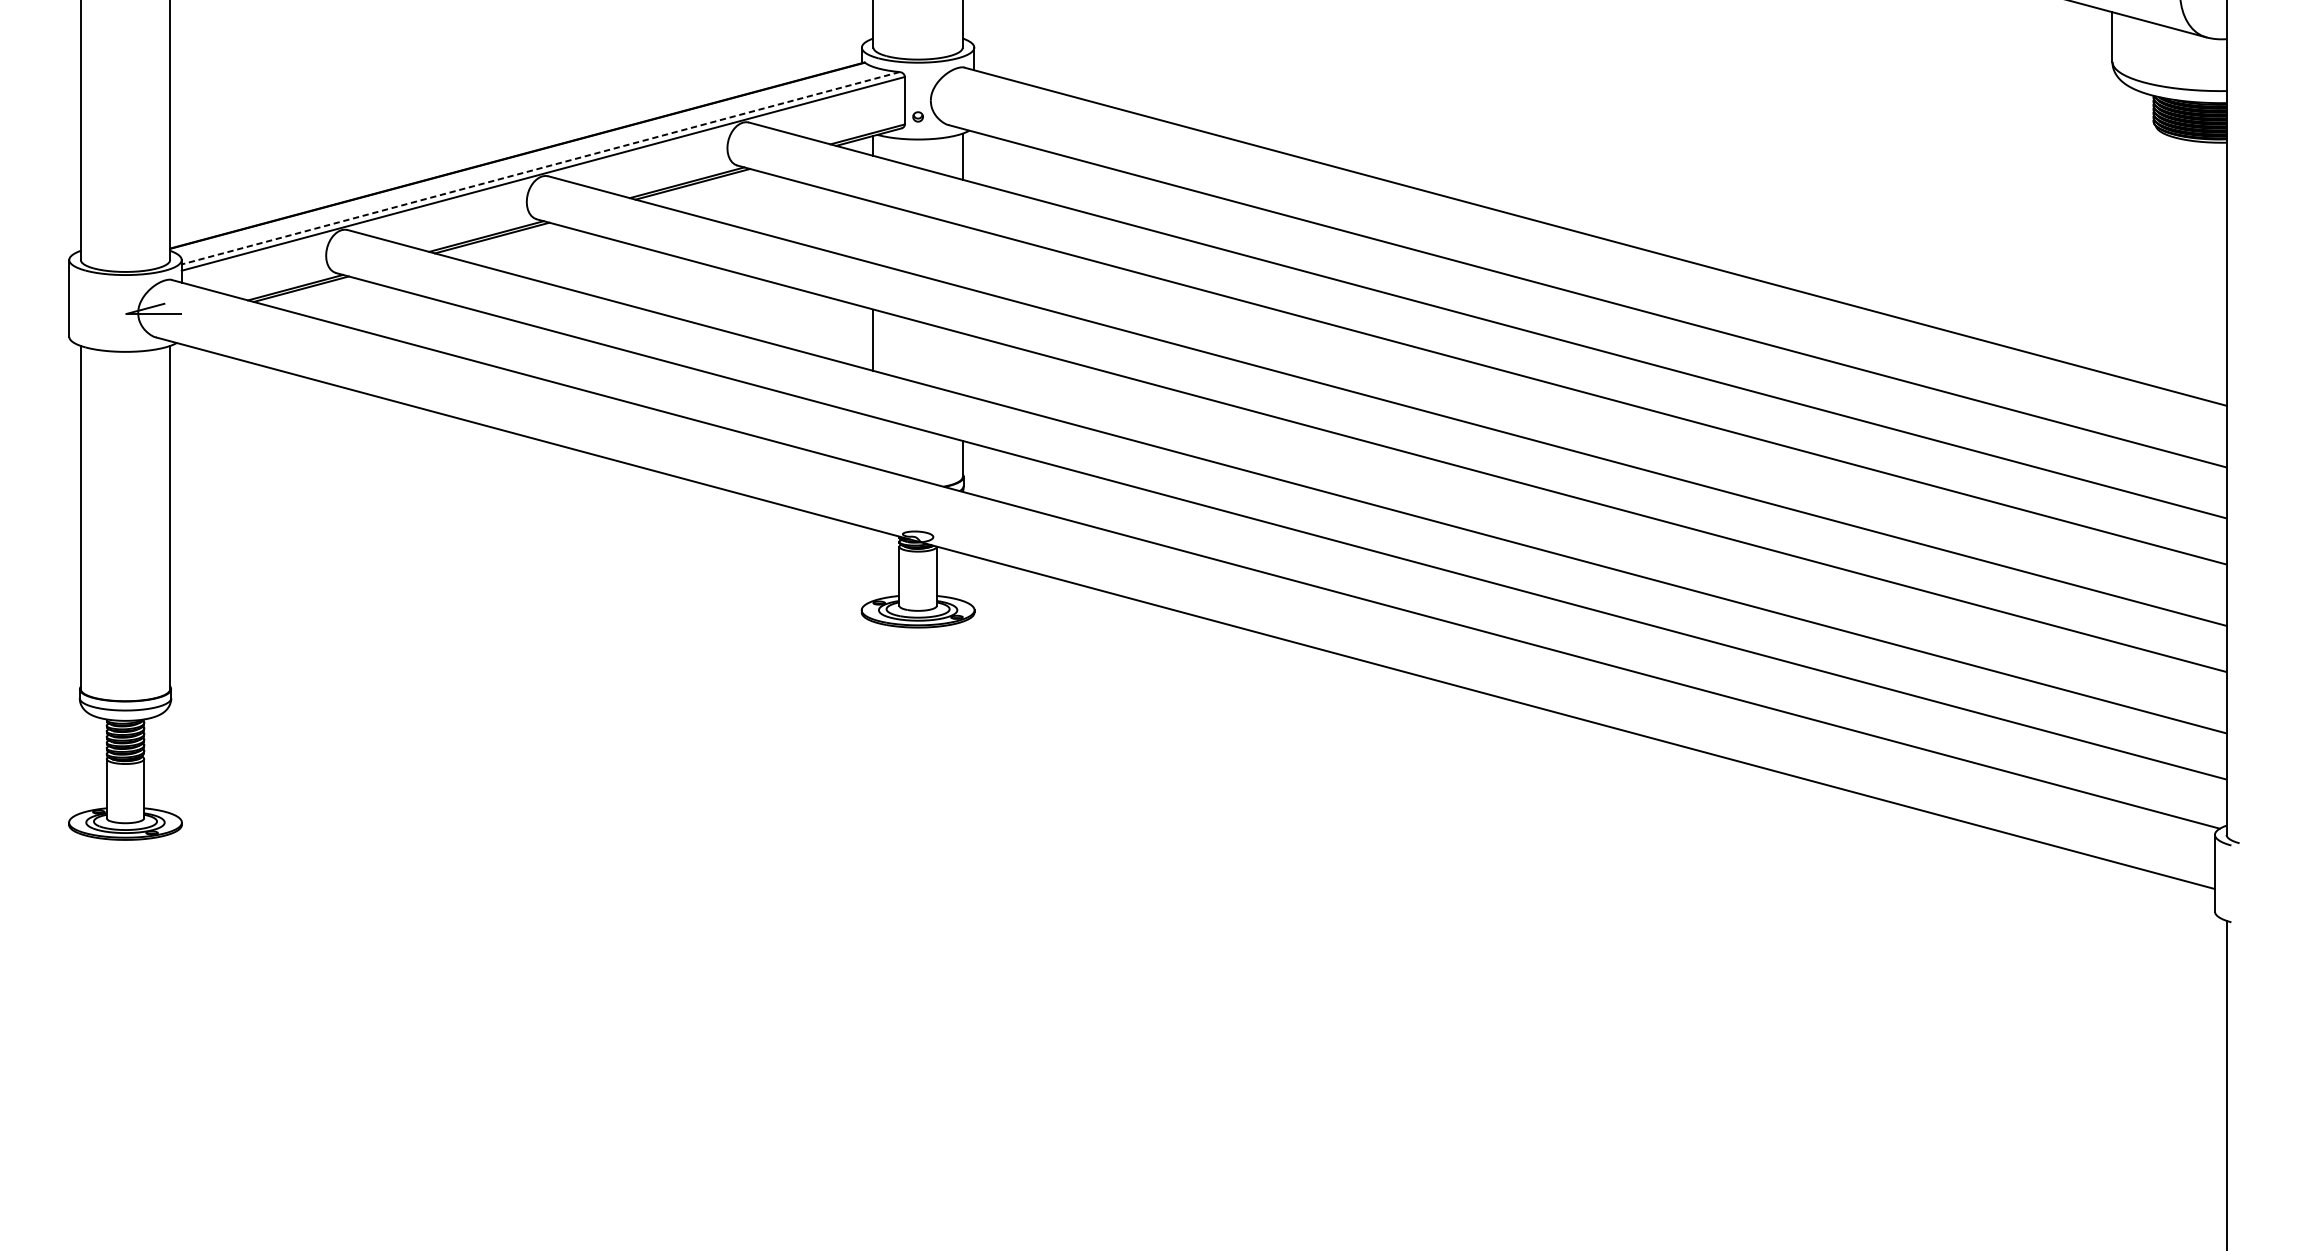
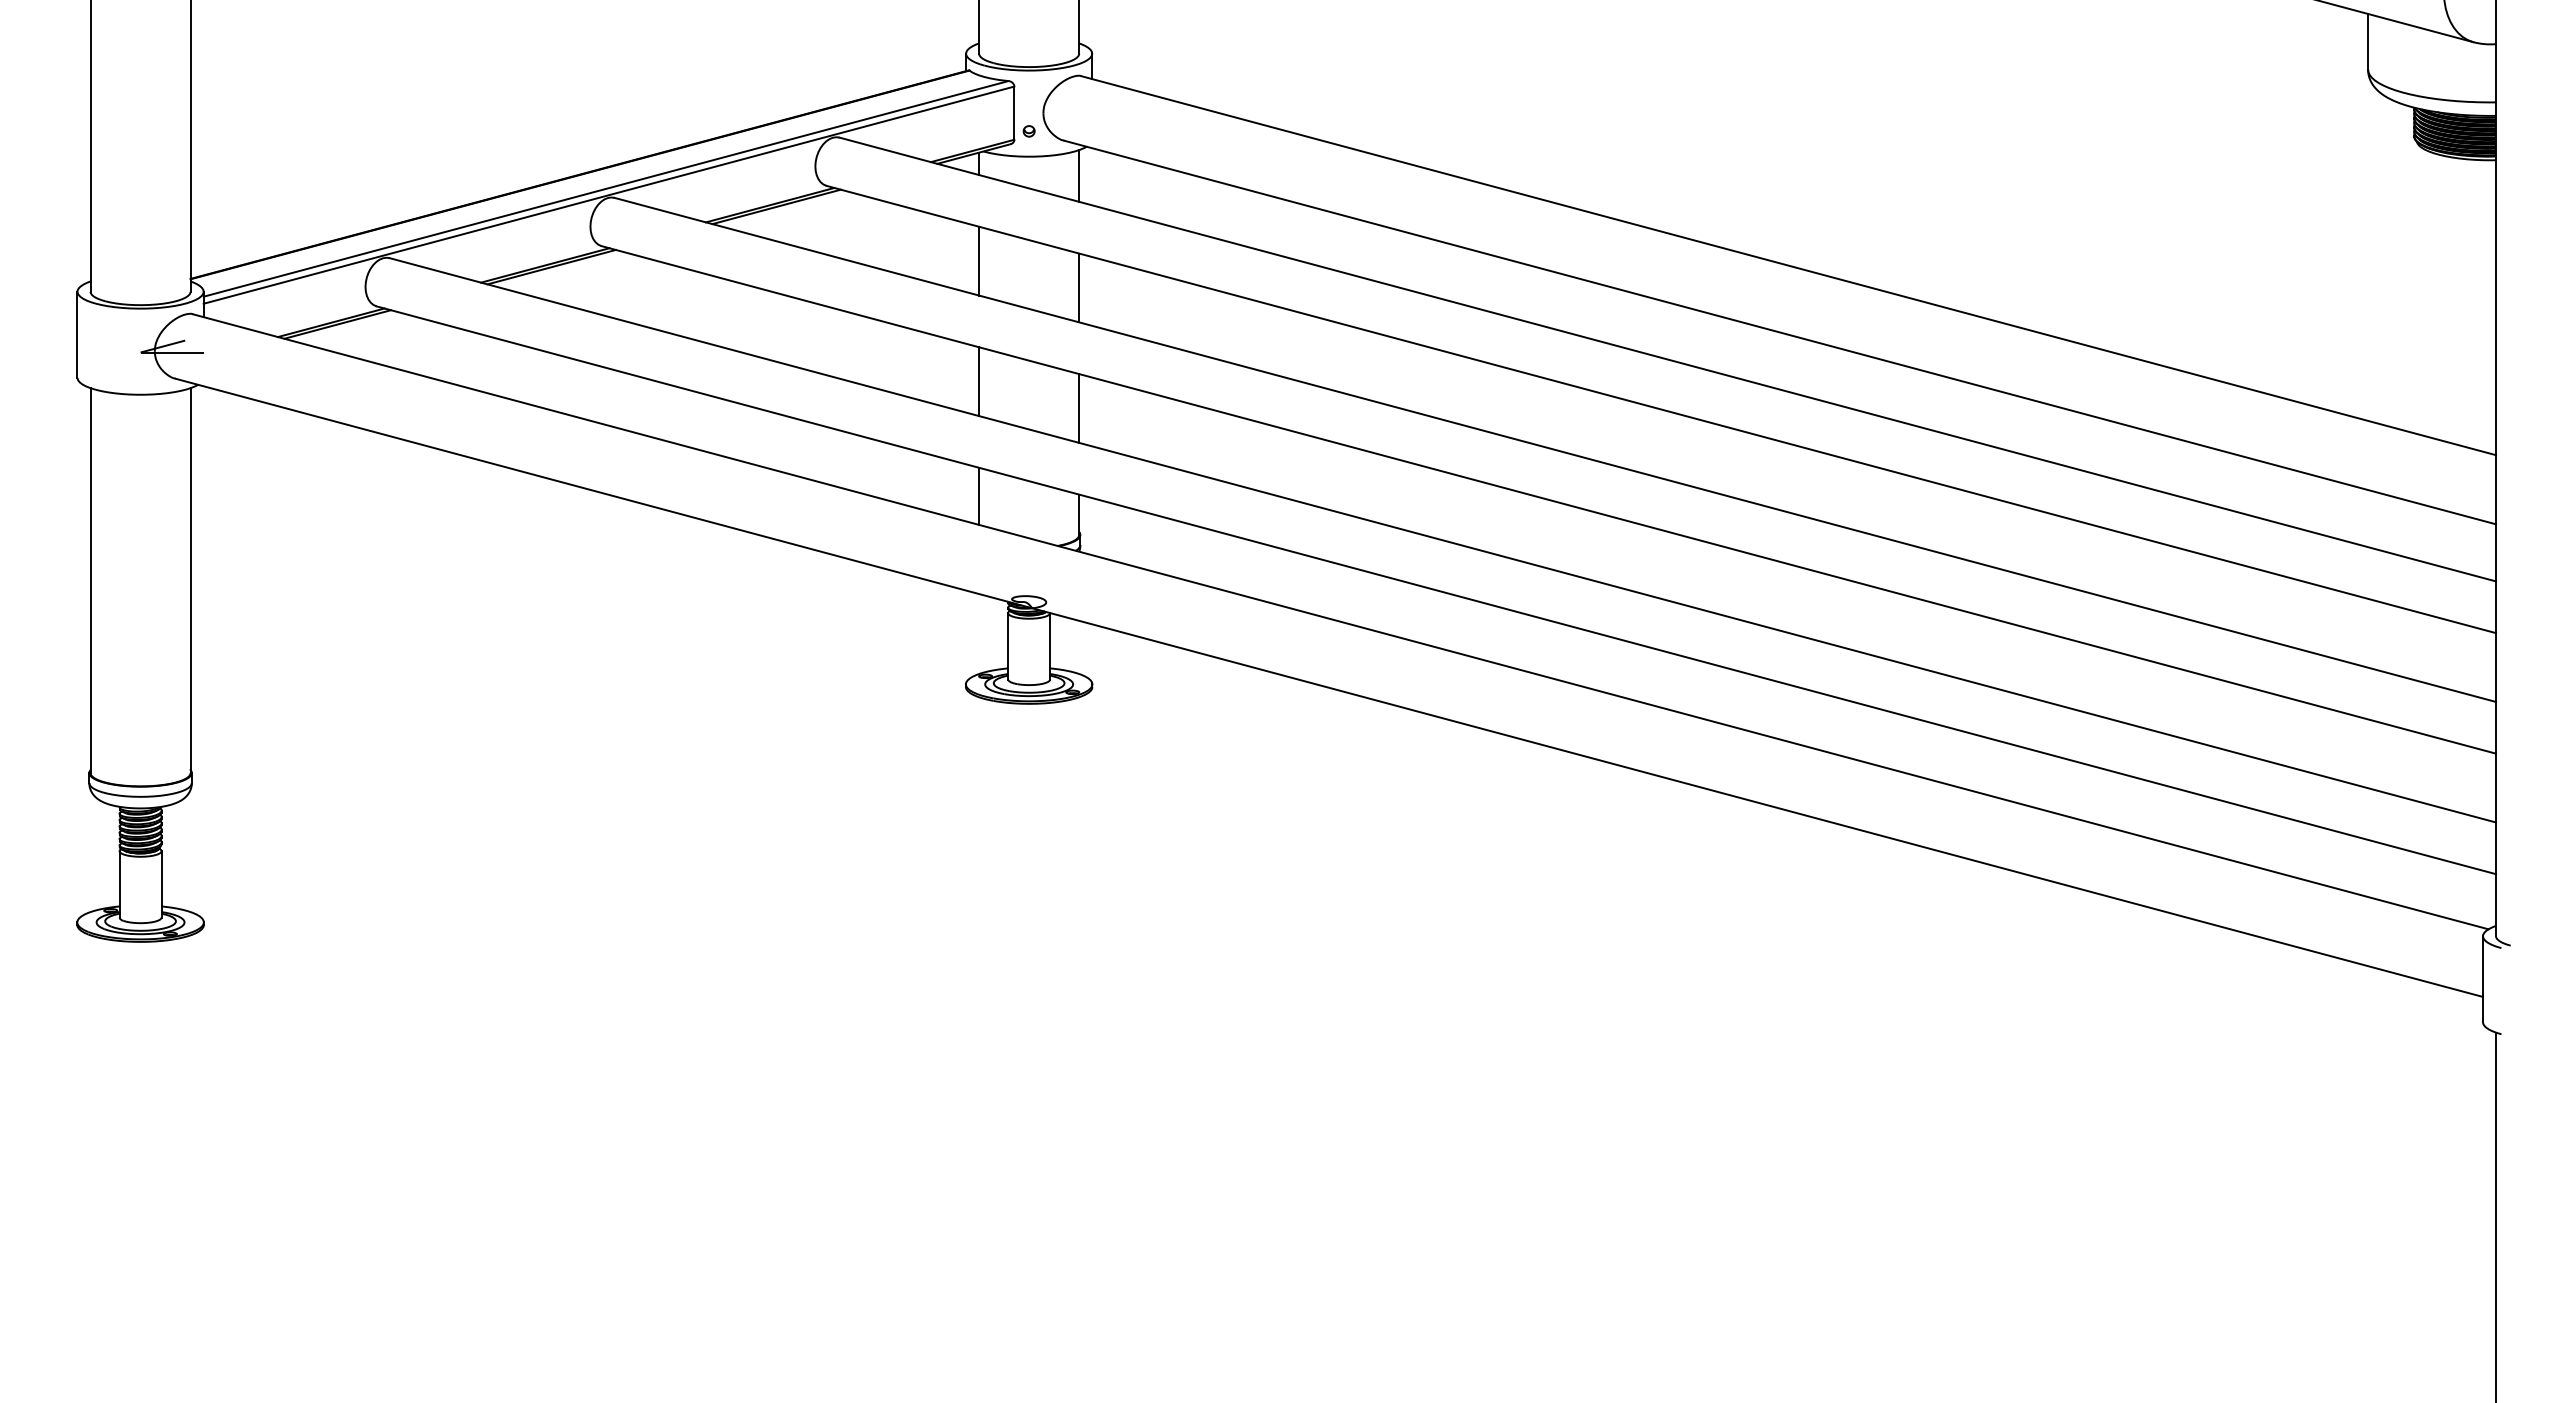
line: (541, 167) -> (606, 188), dashed -> solid
line: (873, 232) -> (979, 260), added
line: (963, 256) -> (1079, 287), added
line: (963, 364) -> (1079, 408), added
line: (873, 441) -> (979, 495), added

